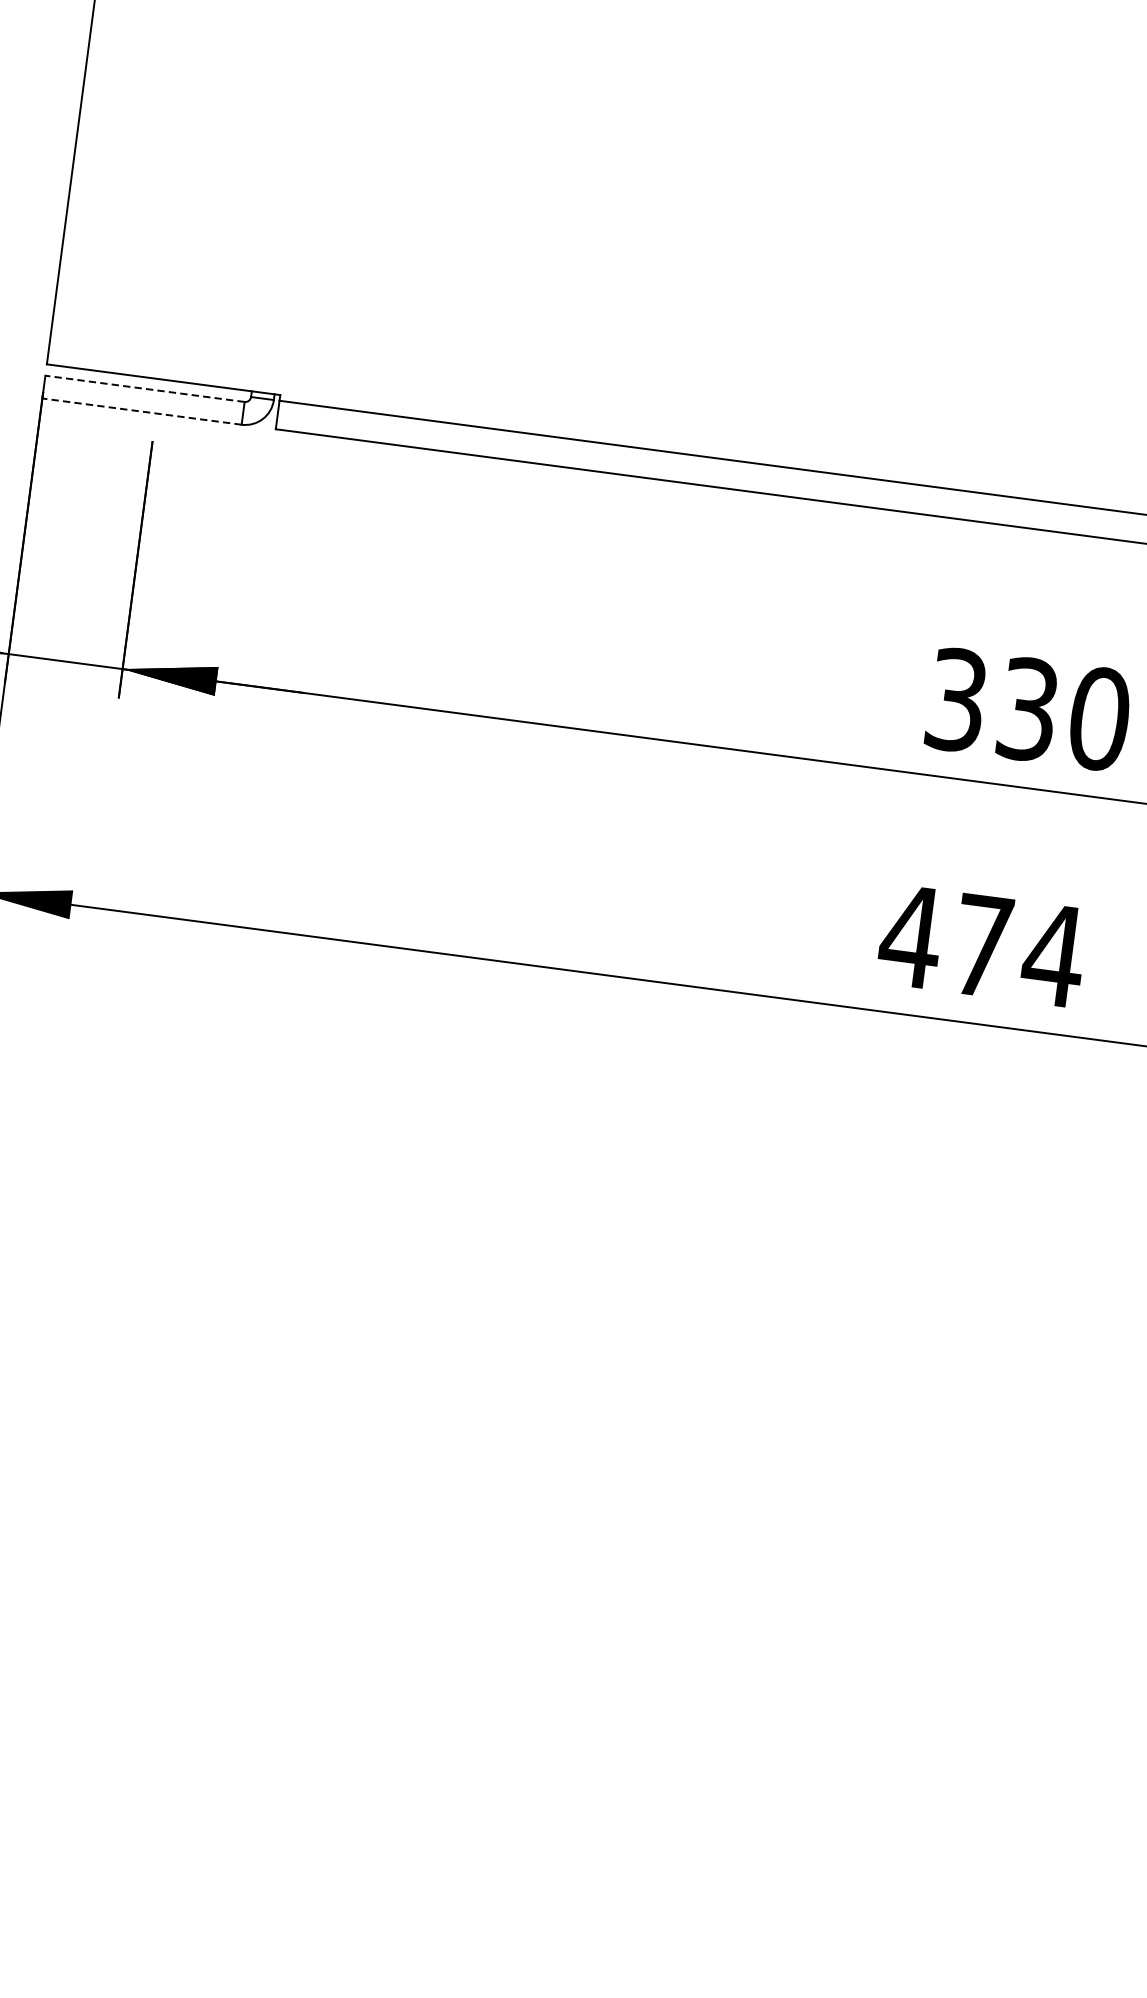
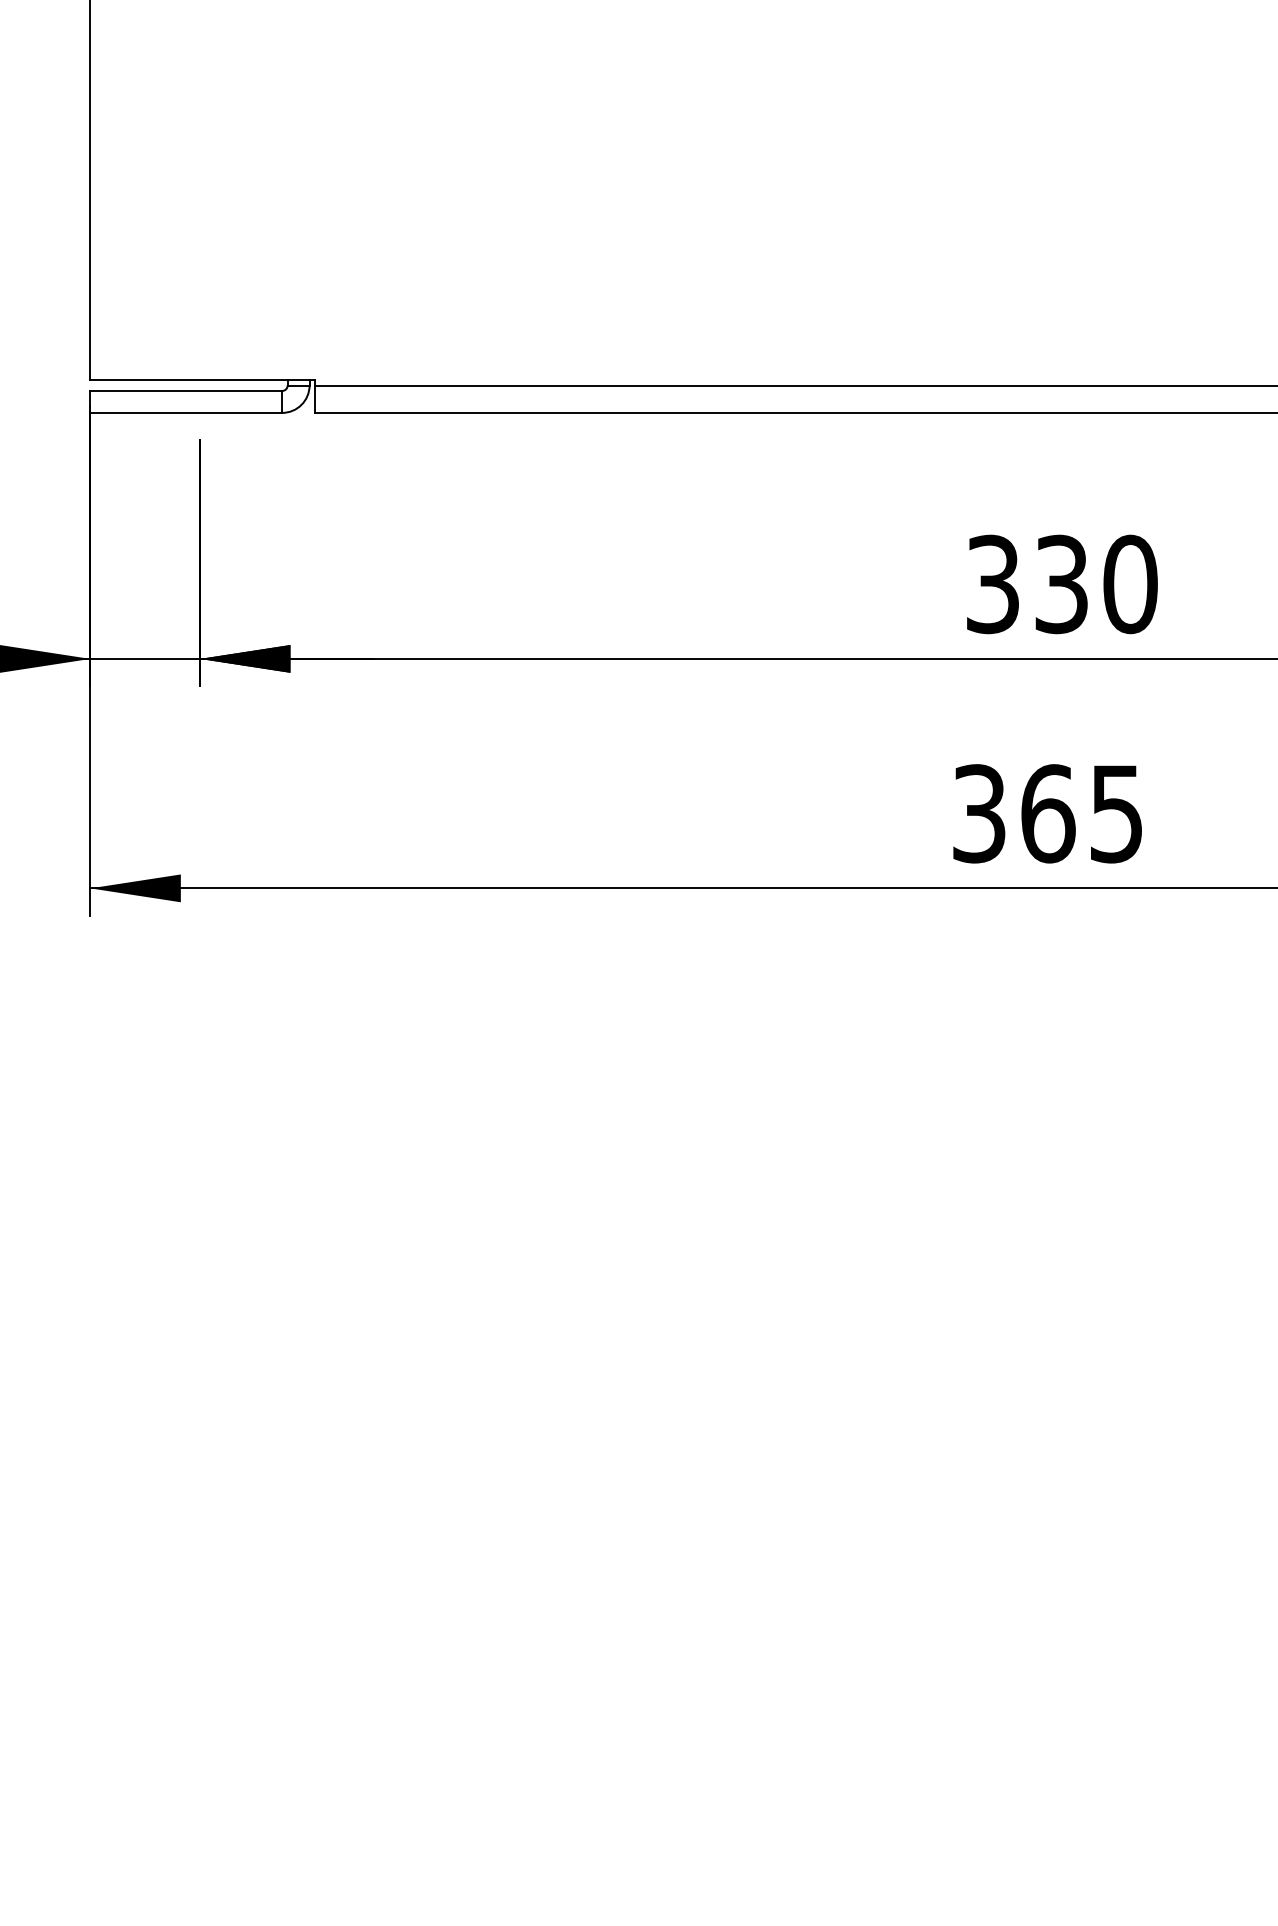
line: (145, 389) -> (186, 391), dashed -> solid
line: (142, 411) -> (186, 412), dashed -> solid
text: (981, 945) -> (1047, 813), 474 -> 365

